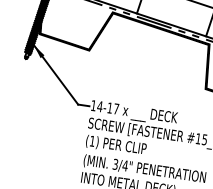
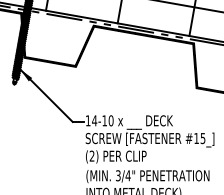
text: (115, 108) -> (110, 120), 14-17 -> 14-10
text: (91, 140) -> (91, 155), (1) -> (2)

